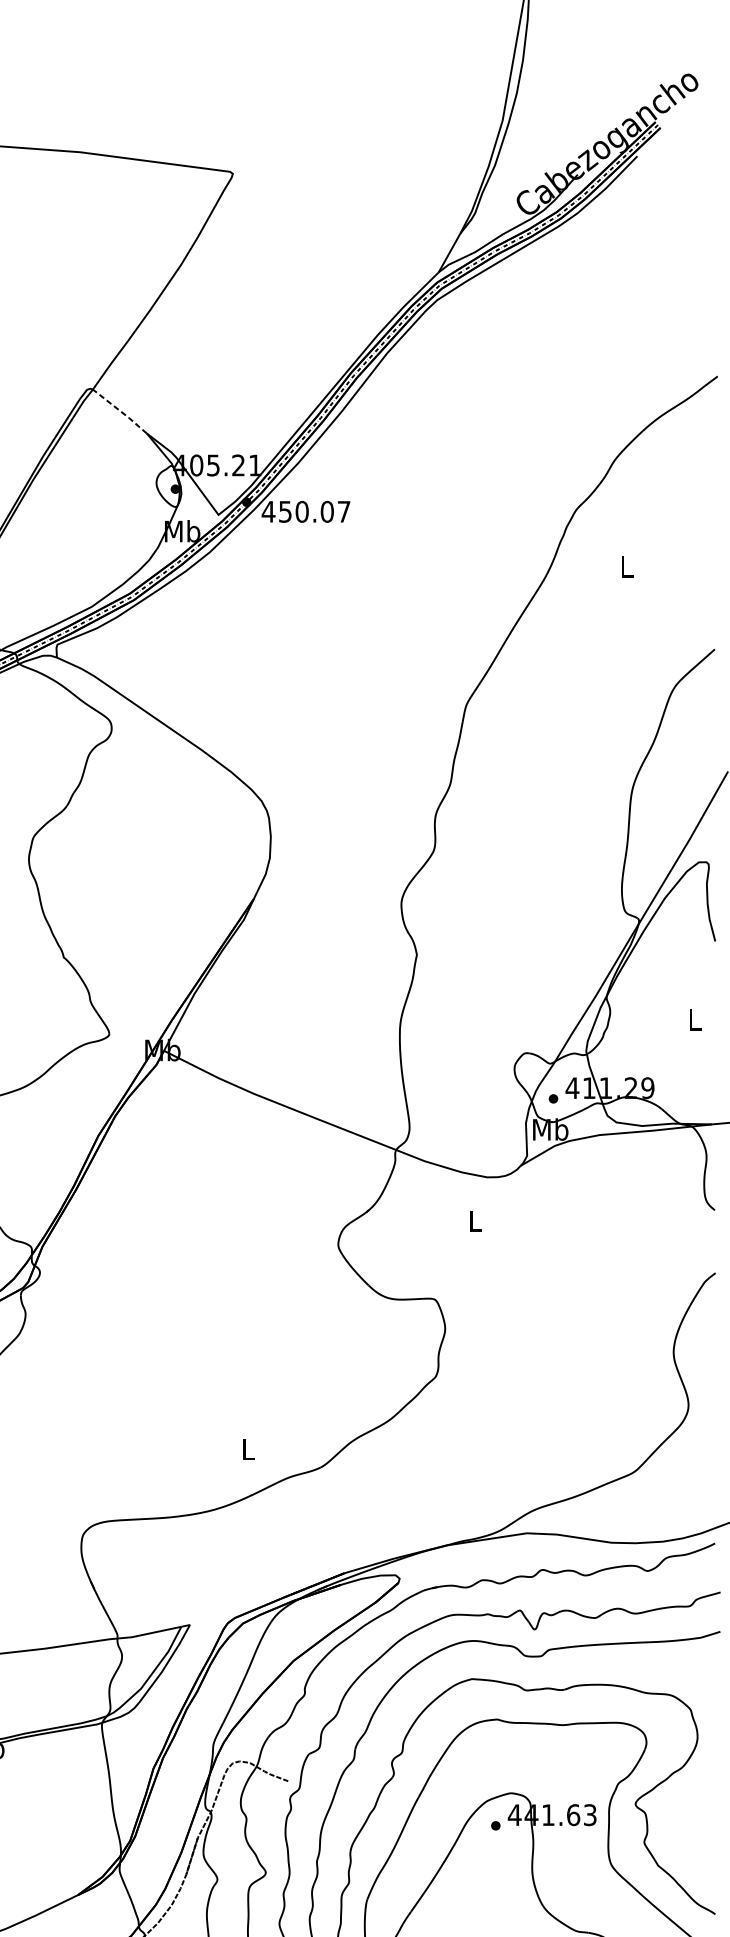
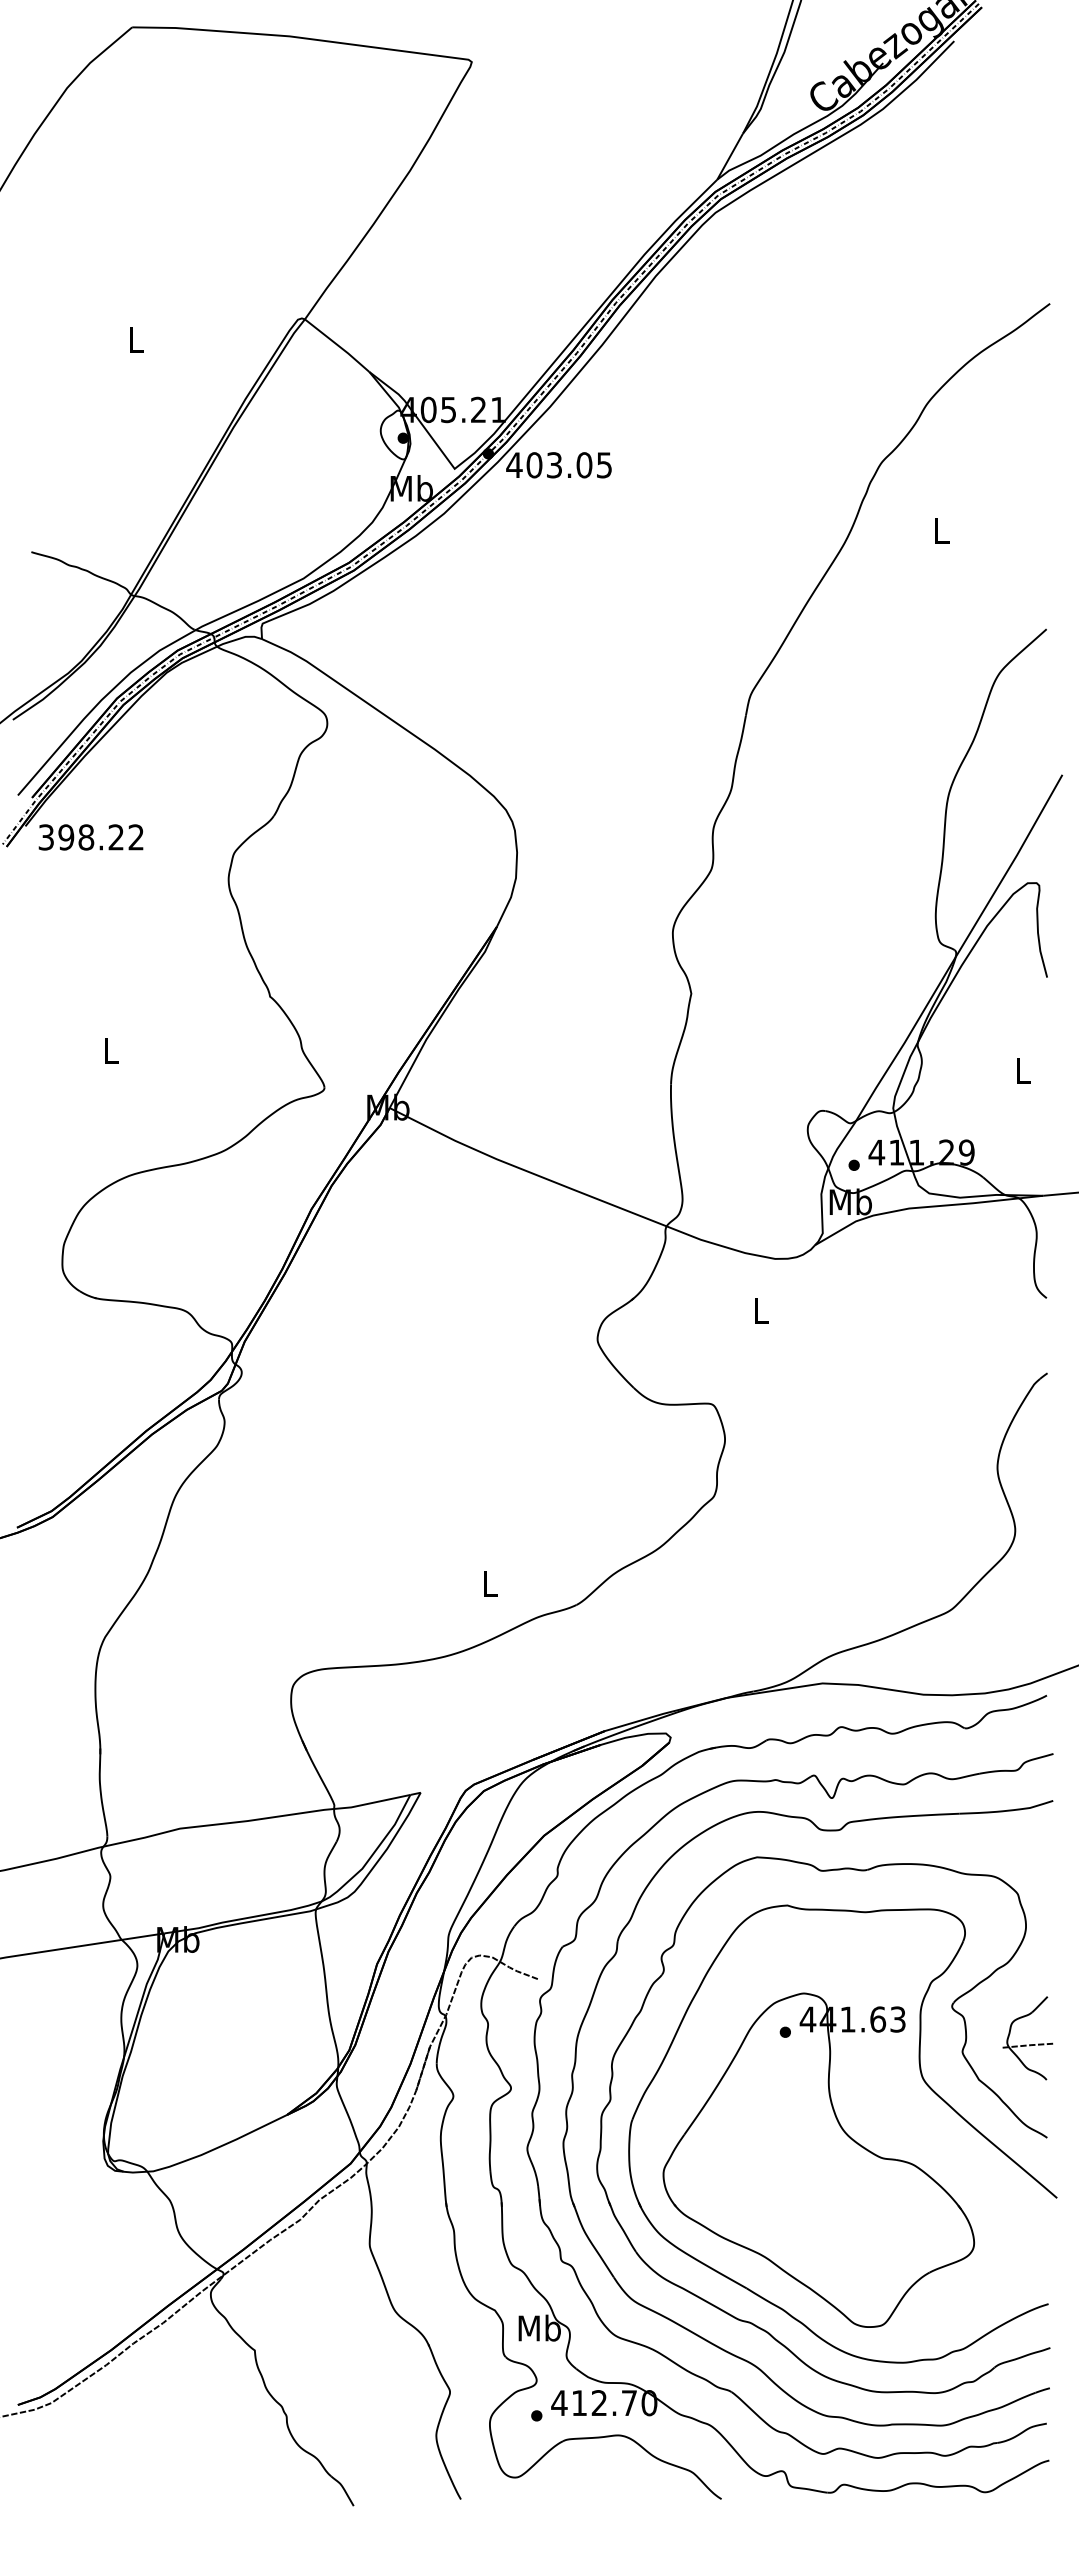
line: (120, 410) -> (337, 344), dashed -> solid
text: (313, 512) -> (568, 465), 450.07 -> 403.05
part: (697, 1836) -> (1026, 2044), added

